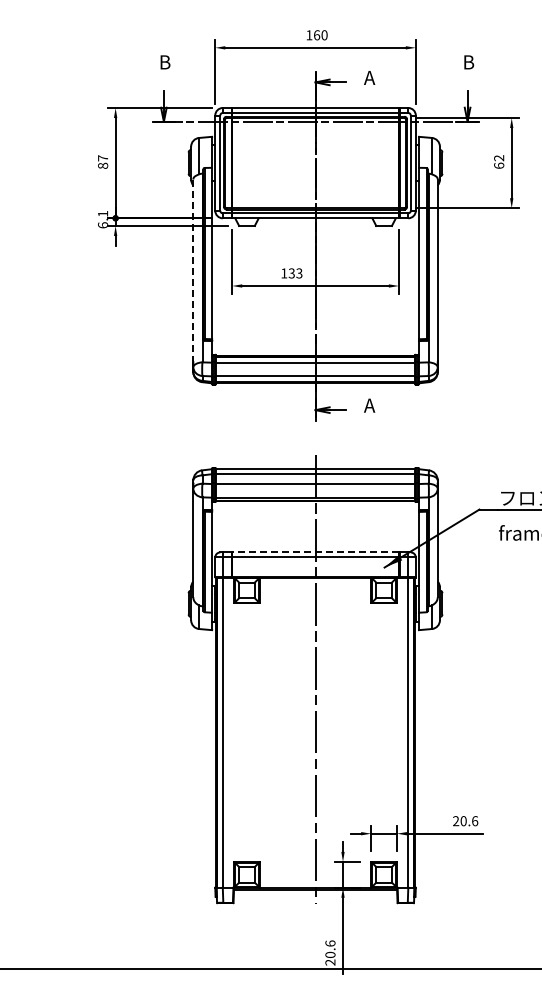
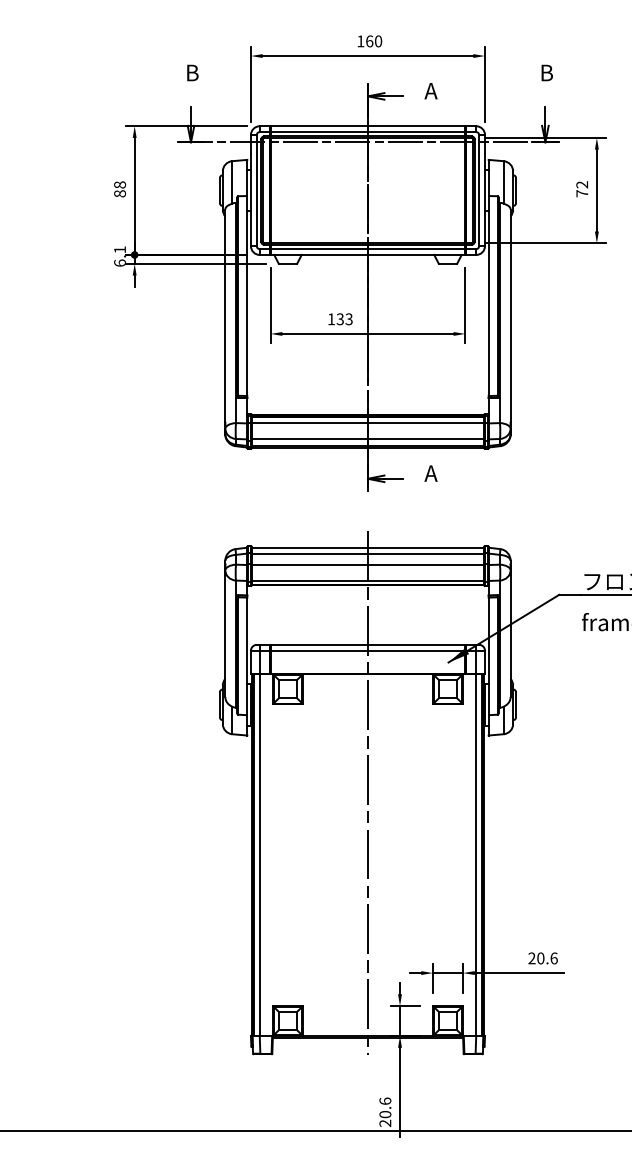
text: (103, 158) -> (120, 185), 87 -> 88
text: (499, 165) -> (582, 193), 62 -> 72
line: (193, 270) -> (225, 315), dashed -> solid
line: (315, 552) -> (367, 644), dashed -> solid

